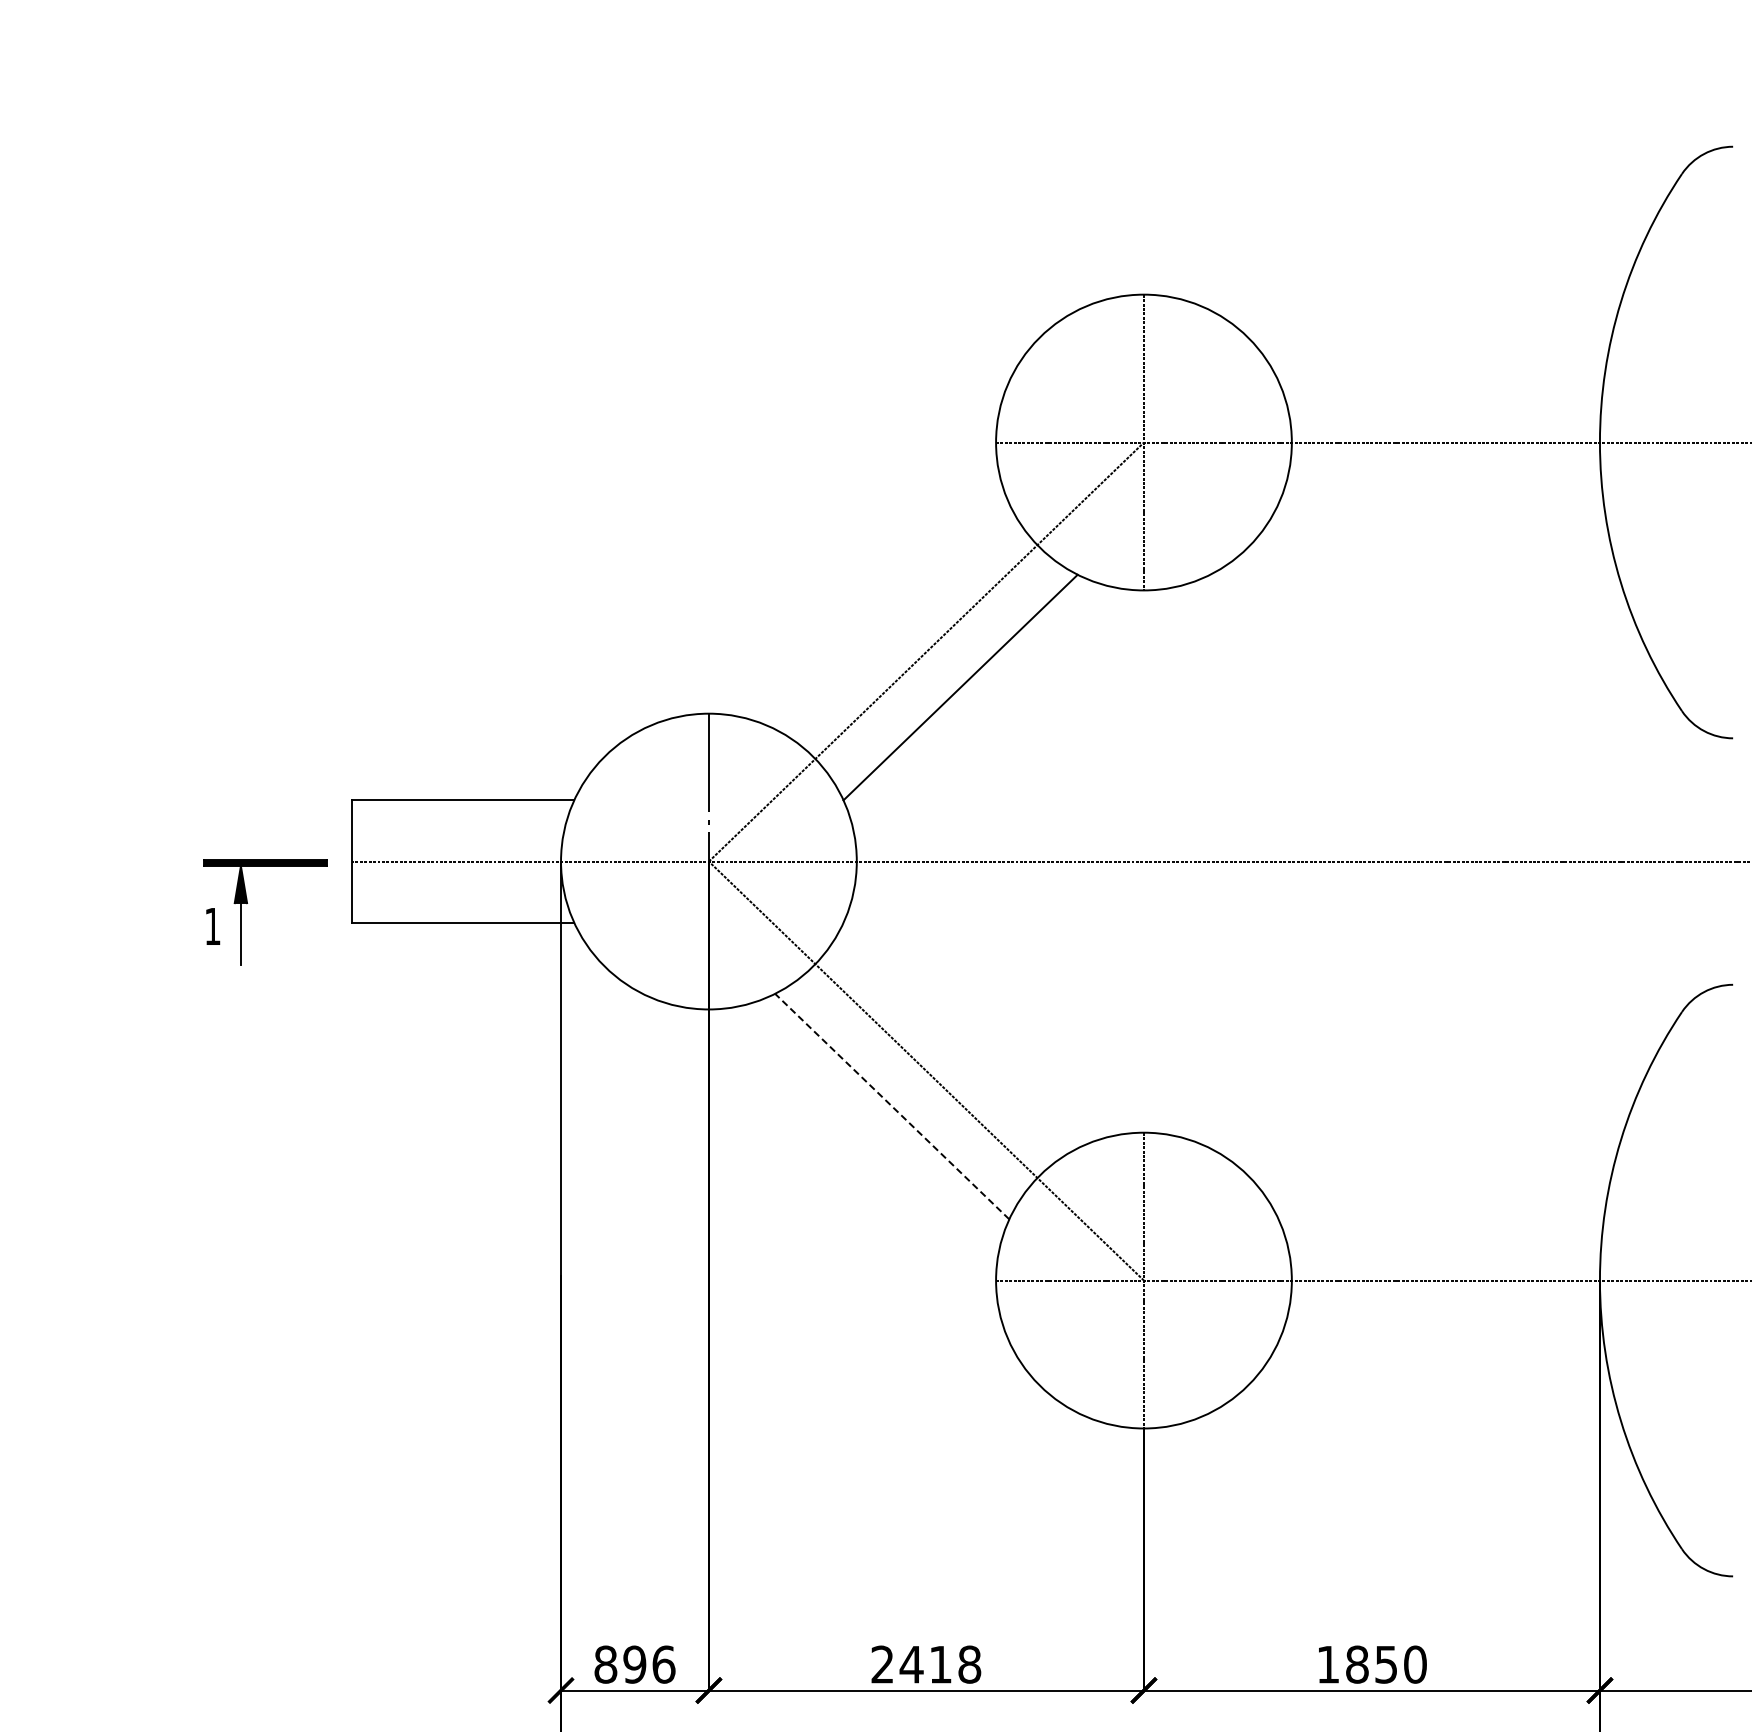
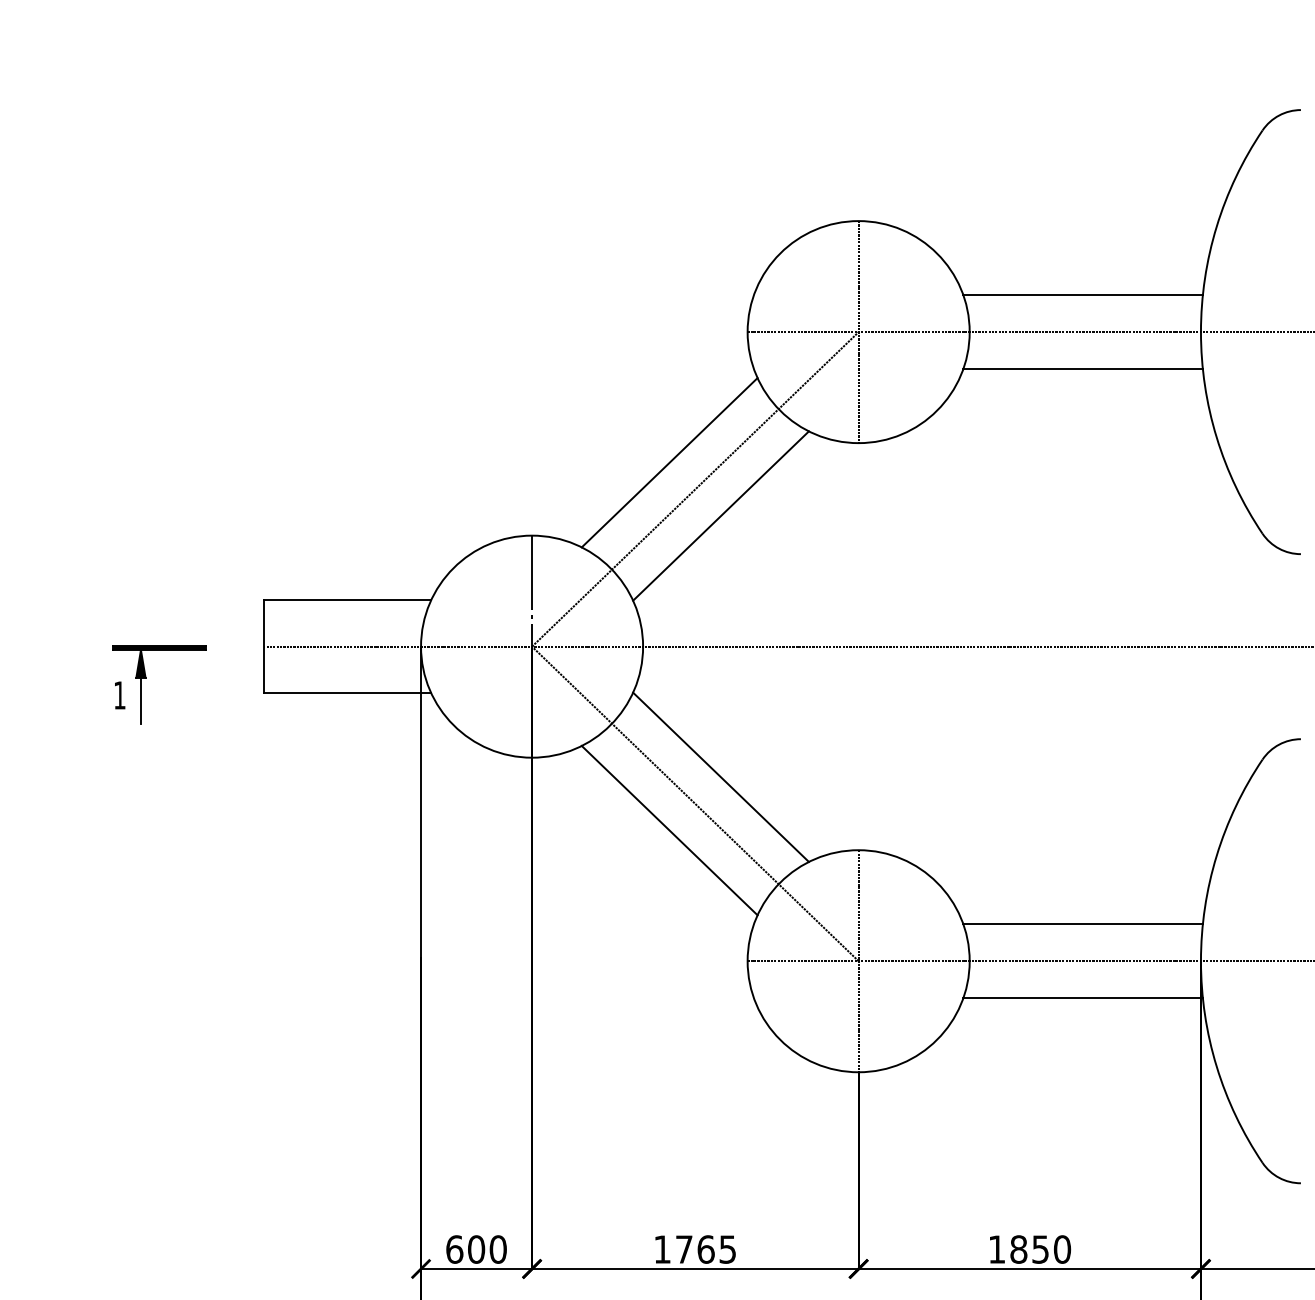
line: (1442, 393) -> (1082, 295), added
line: (1442, 491) -> (1082, 368), added
line: (892, 616) -> (669, 462), added
part: (247, 903) -> (145, 678), moved
line: (960, 1035) -> (720, 777), added
line: (892, 1106) -> (669, 830), dashed -> solid
line: (1442, 1231) -> (1082, 924), added
line: (1442, 1329) -> (1082, 997), added
text: (634, 1664) -> (476, 1249), 896 -> 600
text: (926, 1664) -> (695, 1249), 2418 -> 1765

